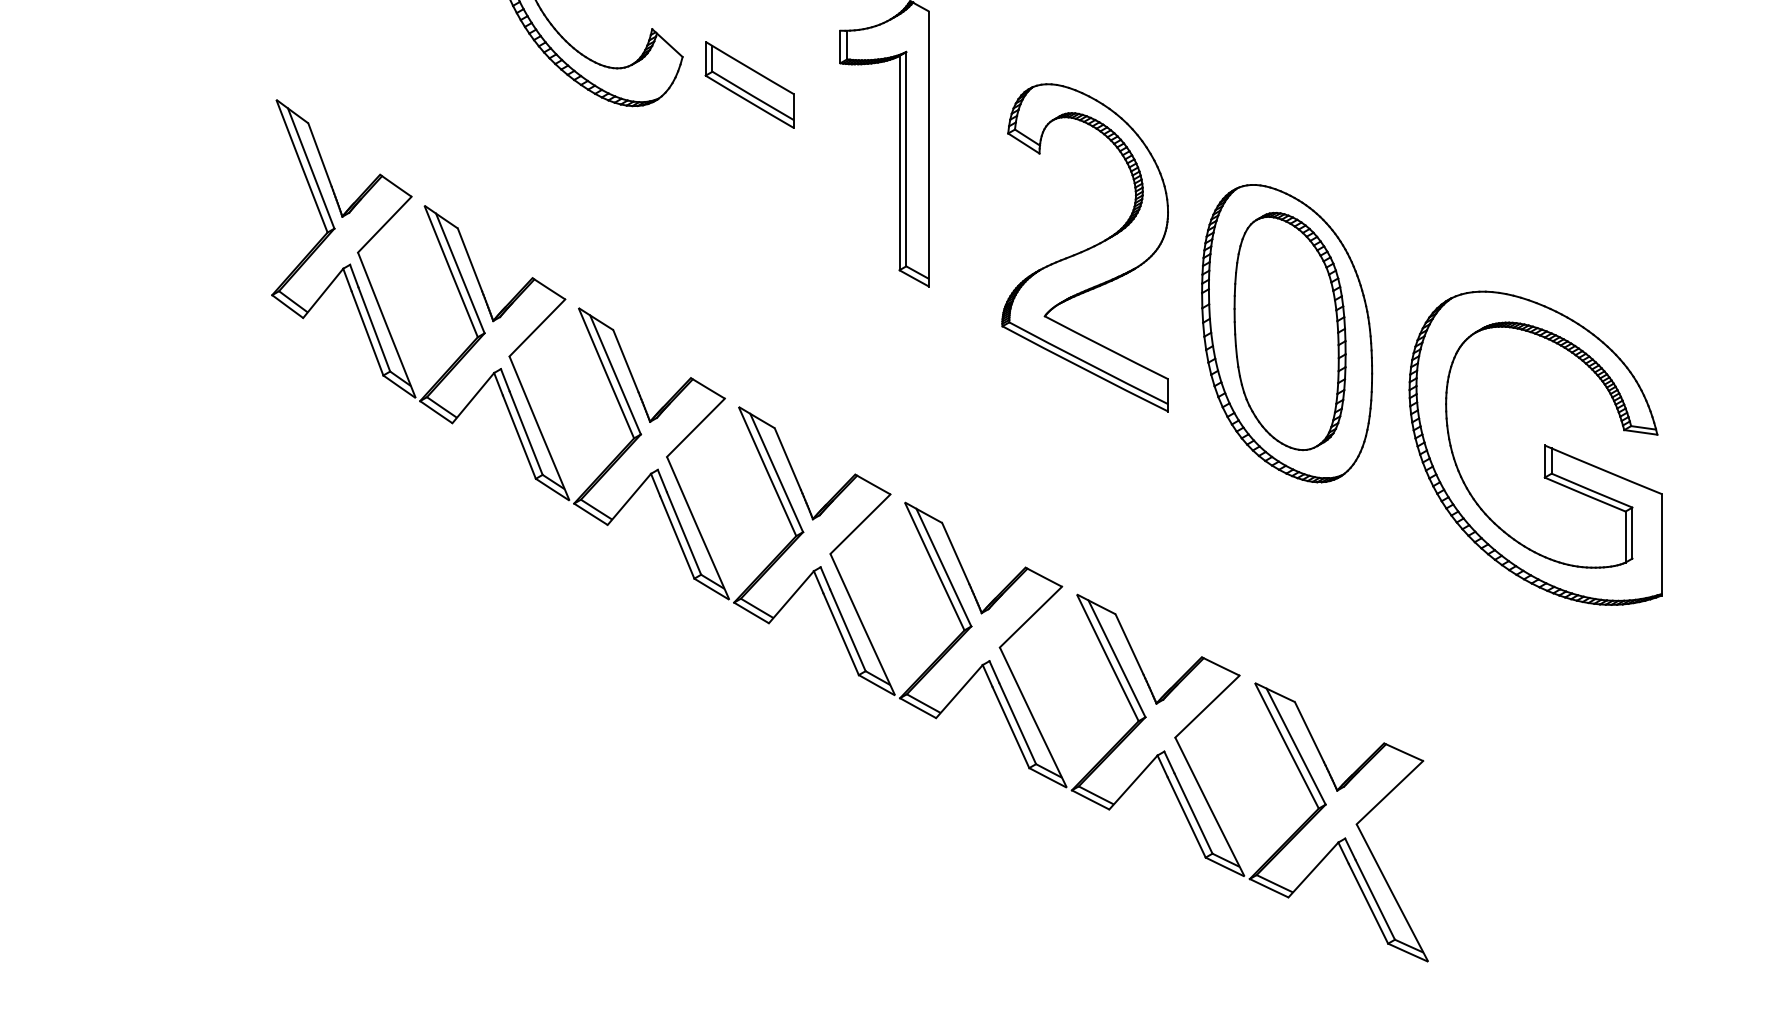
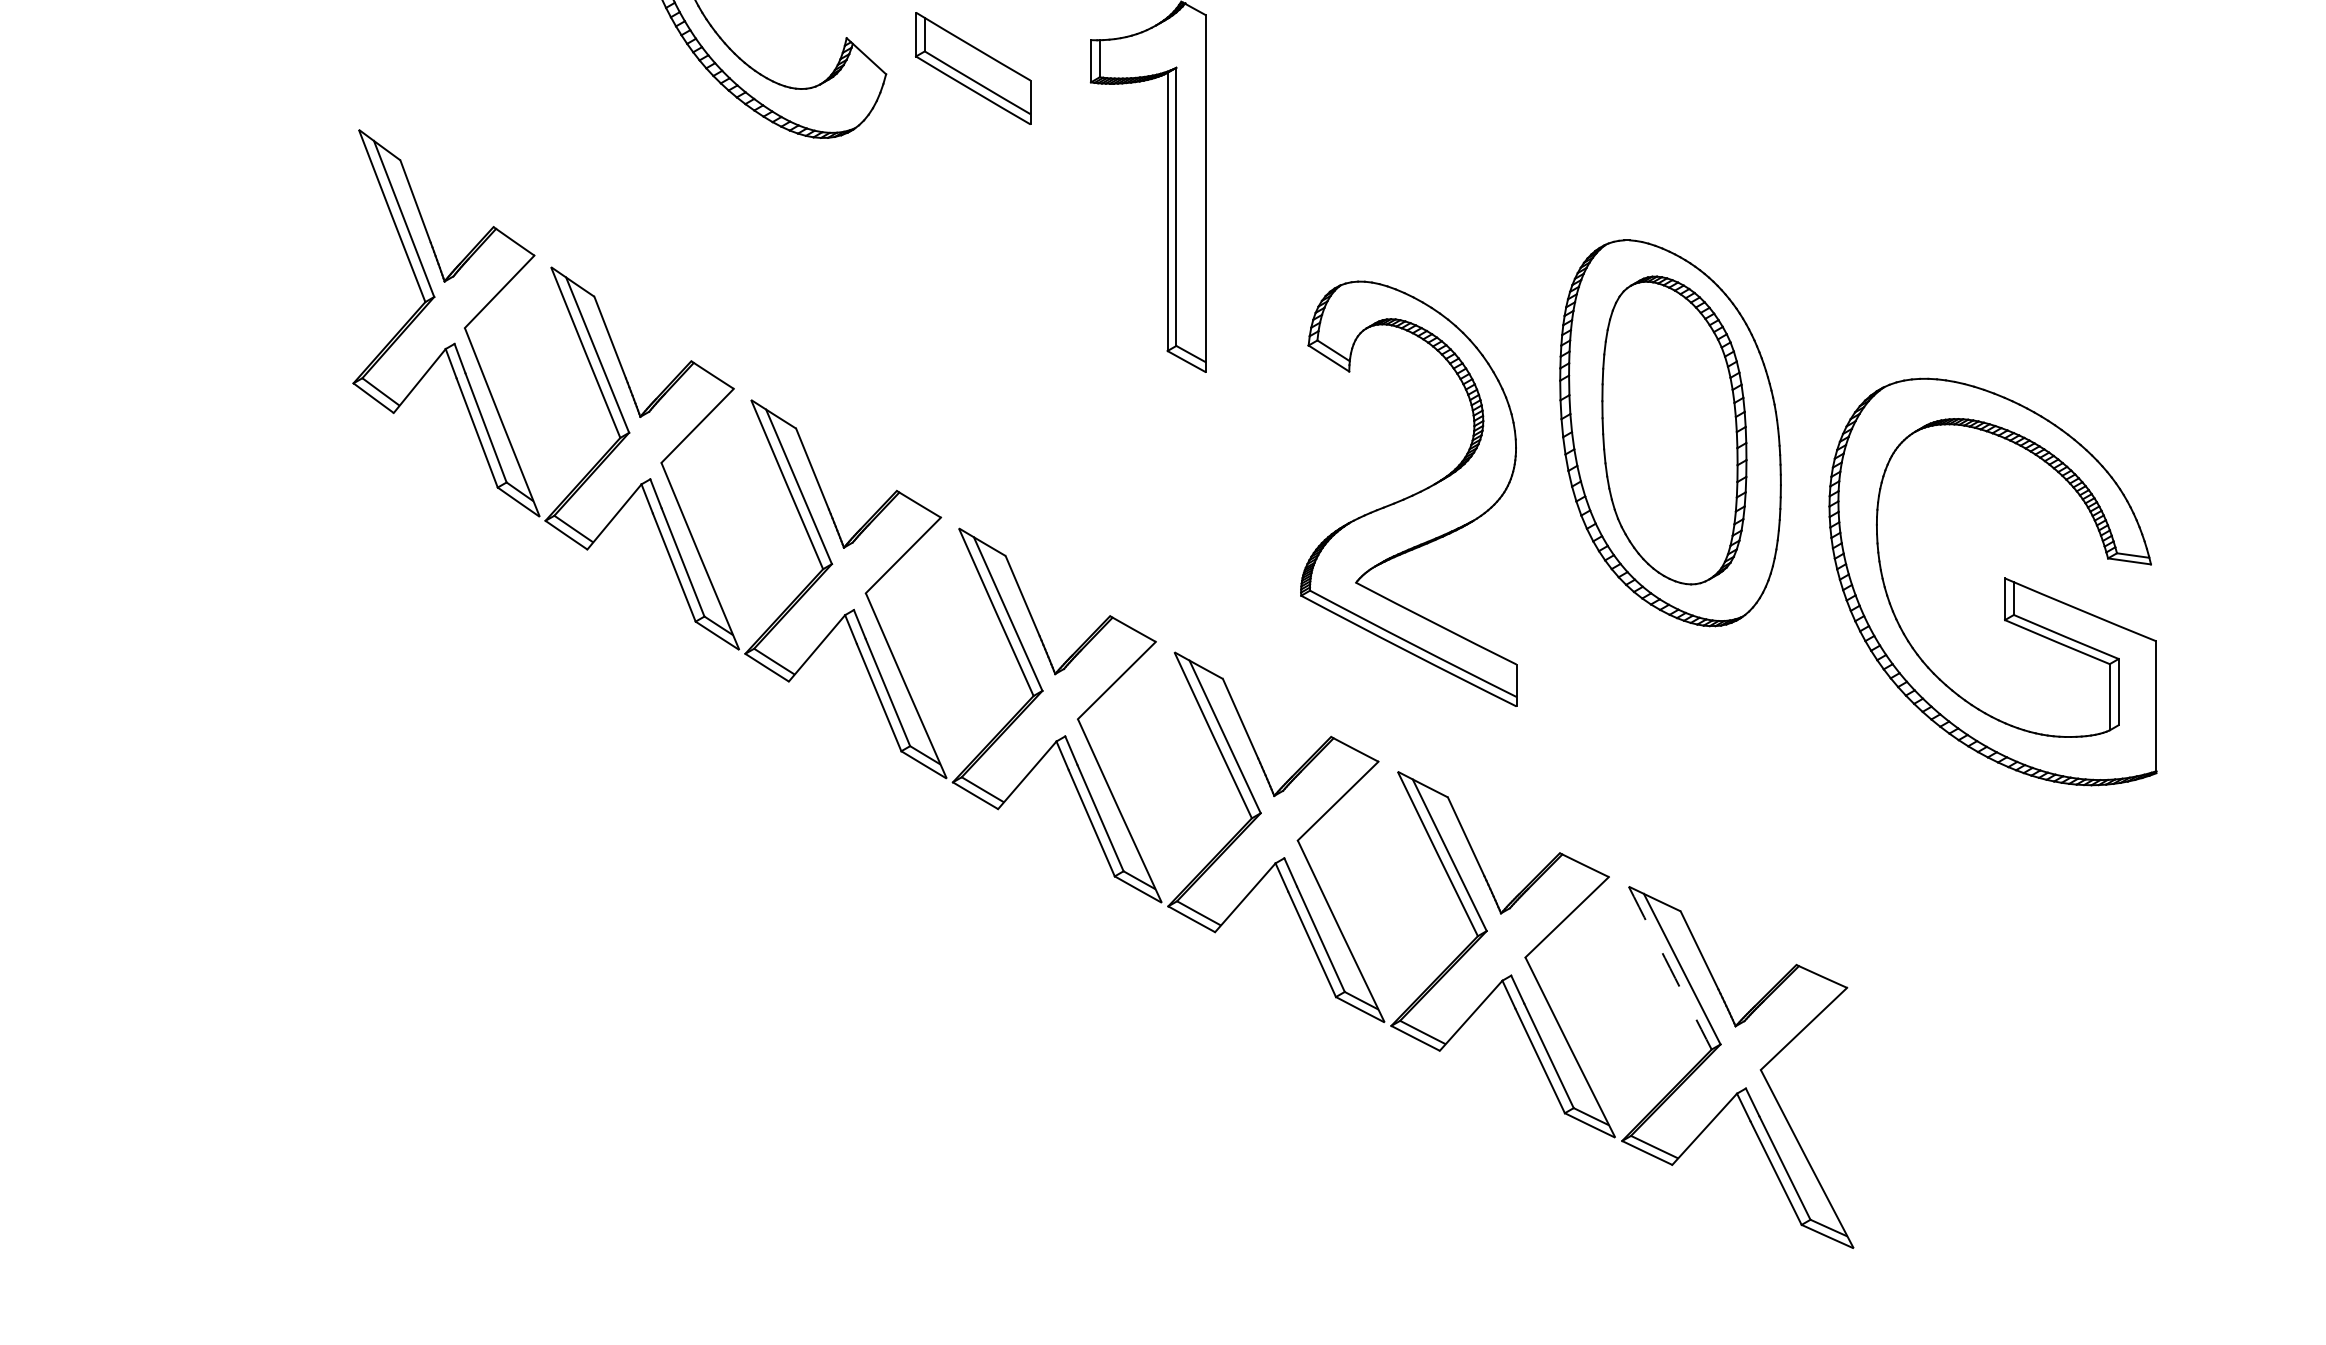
part: (749, 84) -> (973, 68), moved
part: (1085, 247) -> (1408, 493), moved
arc: (1287, 746) -> (1670, 968), solid -> dashed

